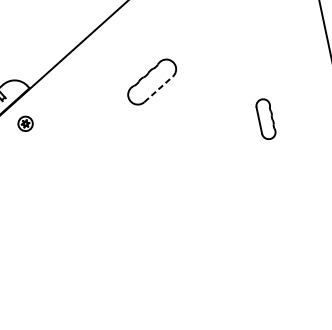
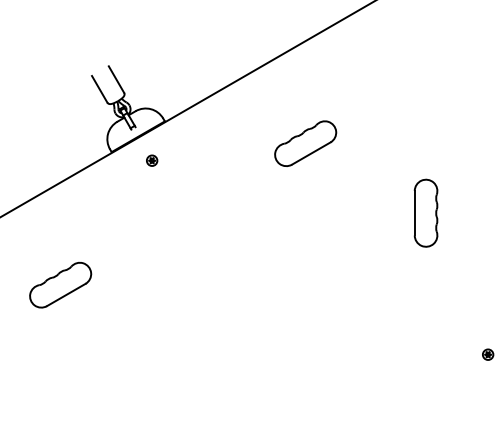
line: (158, 89) -> (311, 153), dashed -> solid
part: (265, 118) -> (425, 212), size x1.43
part: (26, 123) -> (152, 160), size x0.62

